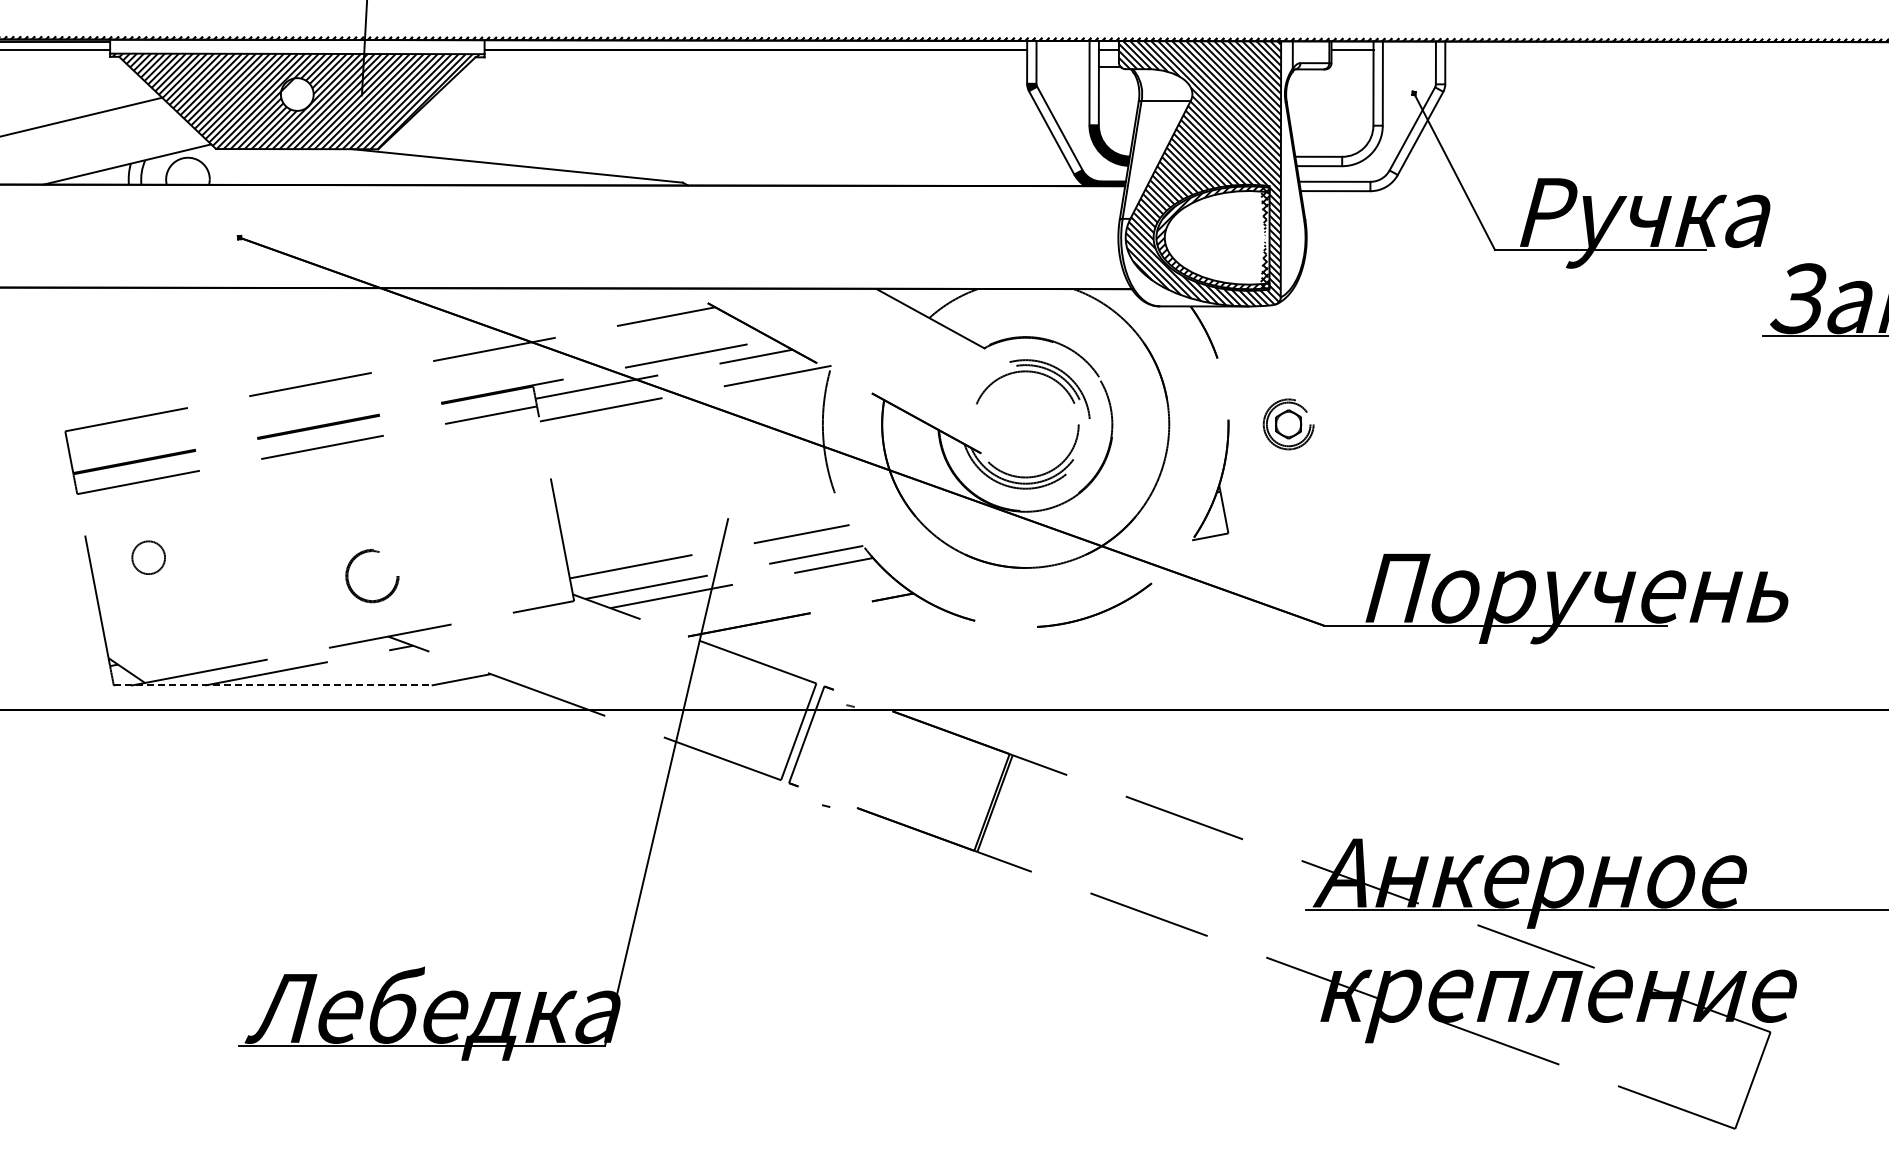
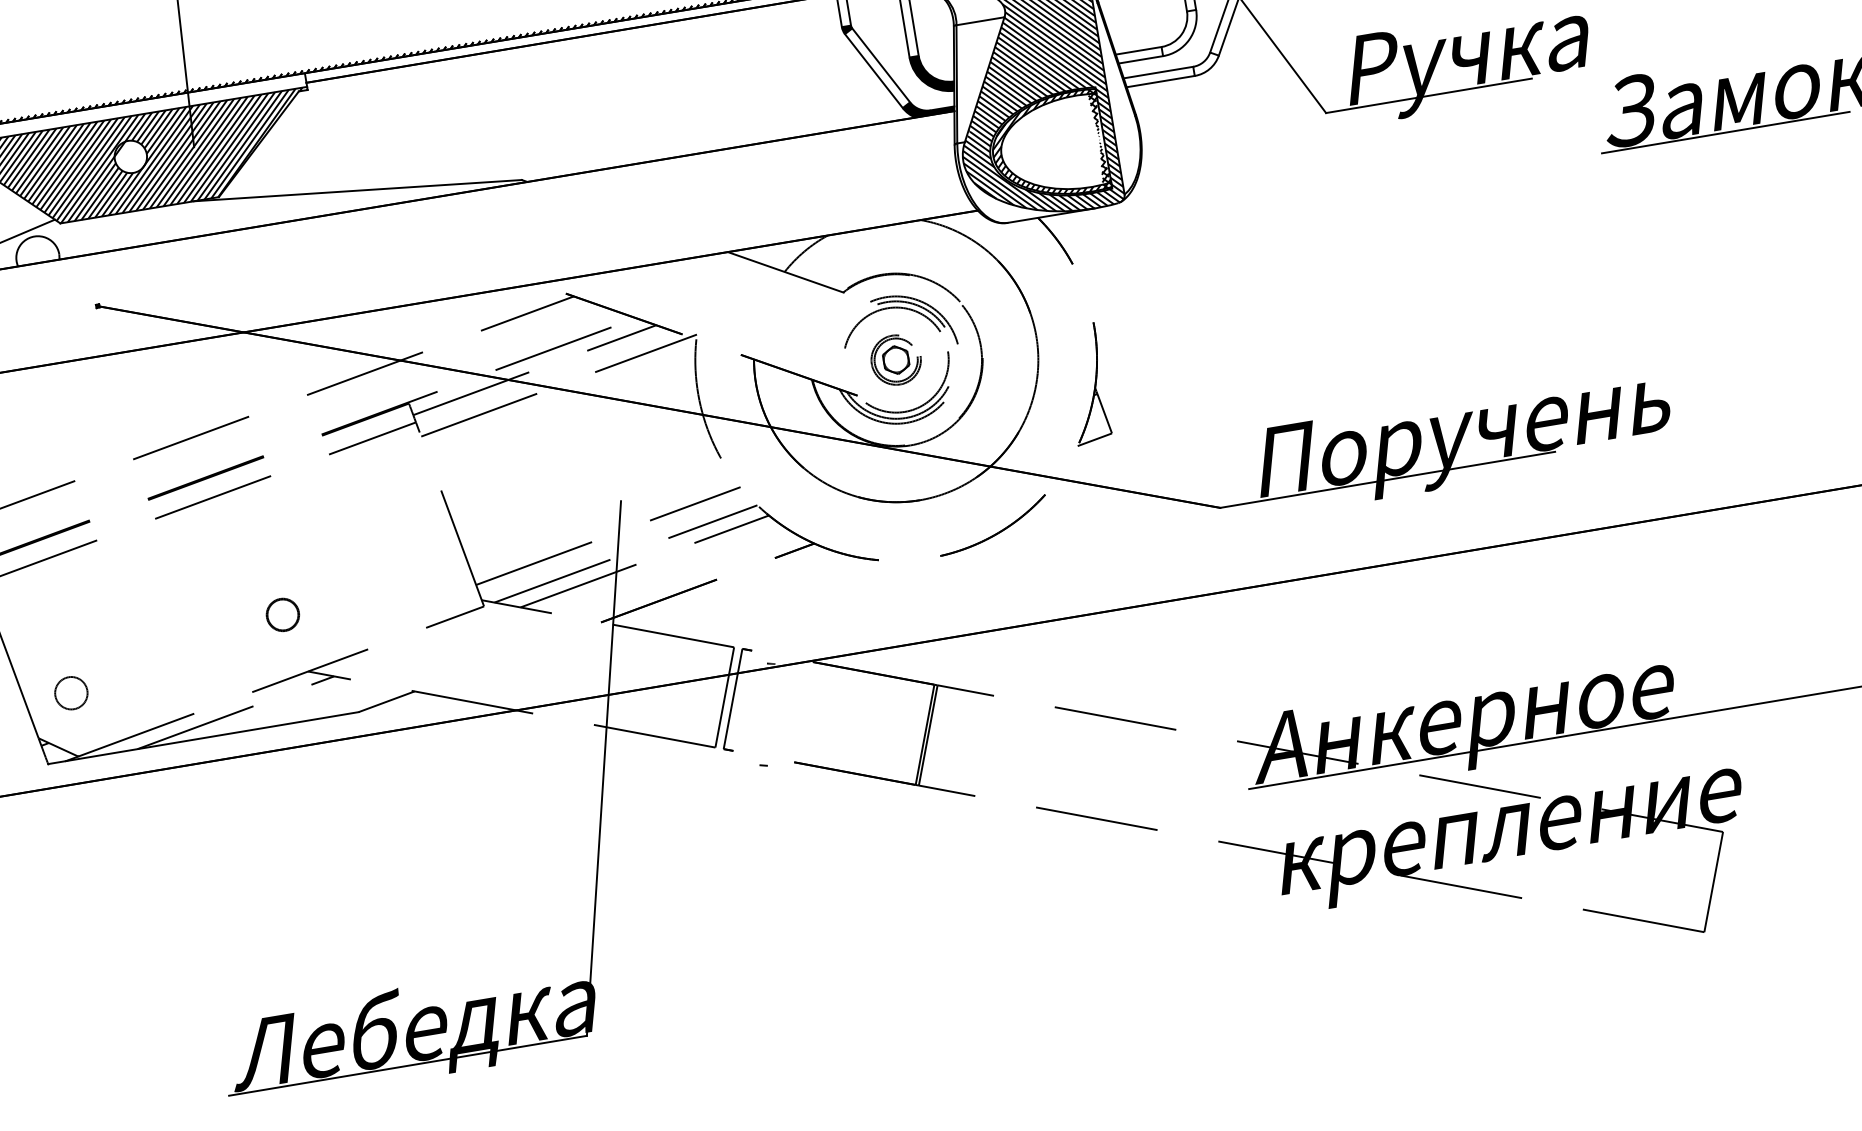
part: (1288, 424) -> (896, 360), moved
circle: (148, 557) -> (71, 693), moved
part: (372, 575) -> (282, 614), size x0.62
line: (272, 685) -> (203, 738), dashed -> solid

